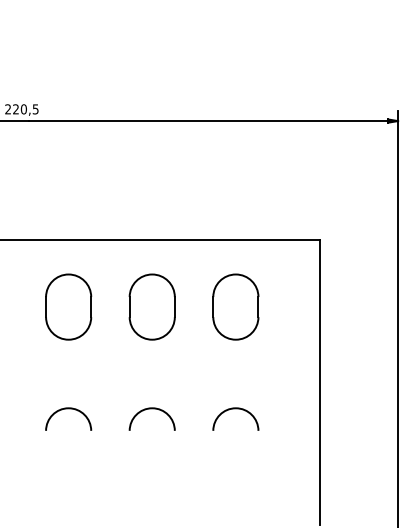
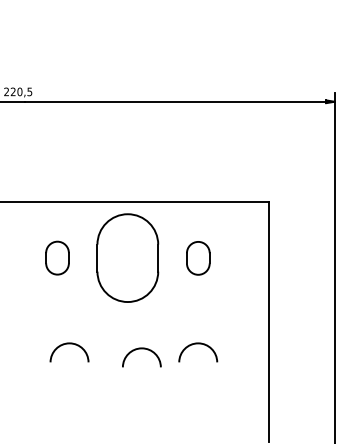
part: (68, 306) -> (57, 257), size x0.6
part: (151, 307) -> (127, 258), size x1.6
part: (236, 307) -> (198, 258), size x0.6
arc: (68, 409) -> (69, 344), moved
arc: (151, 409) -> (141, 349), moved

